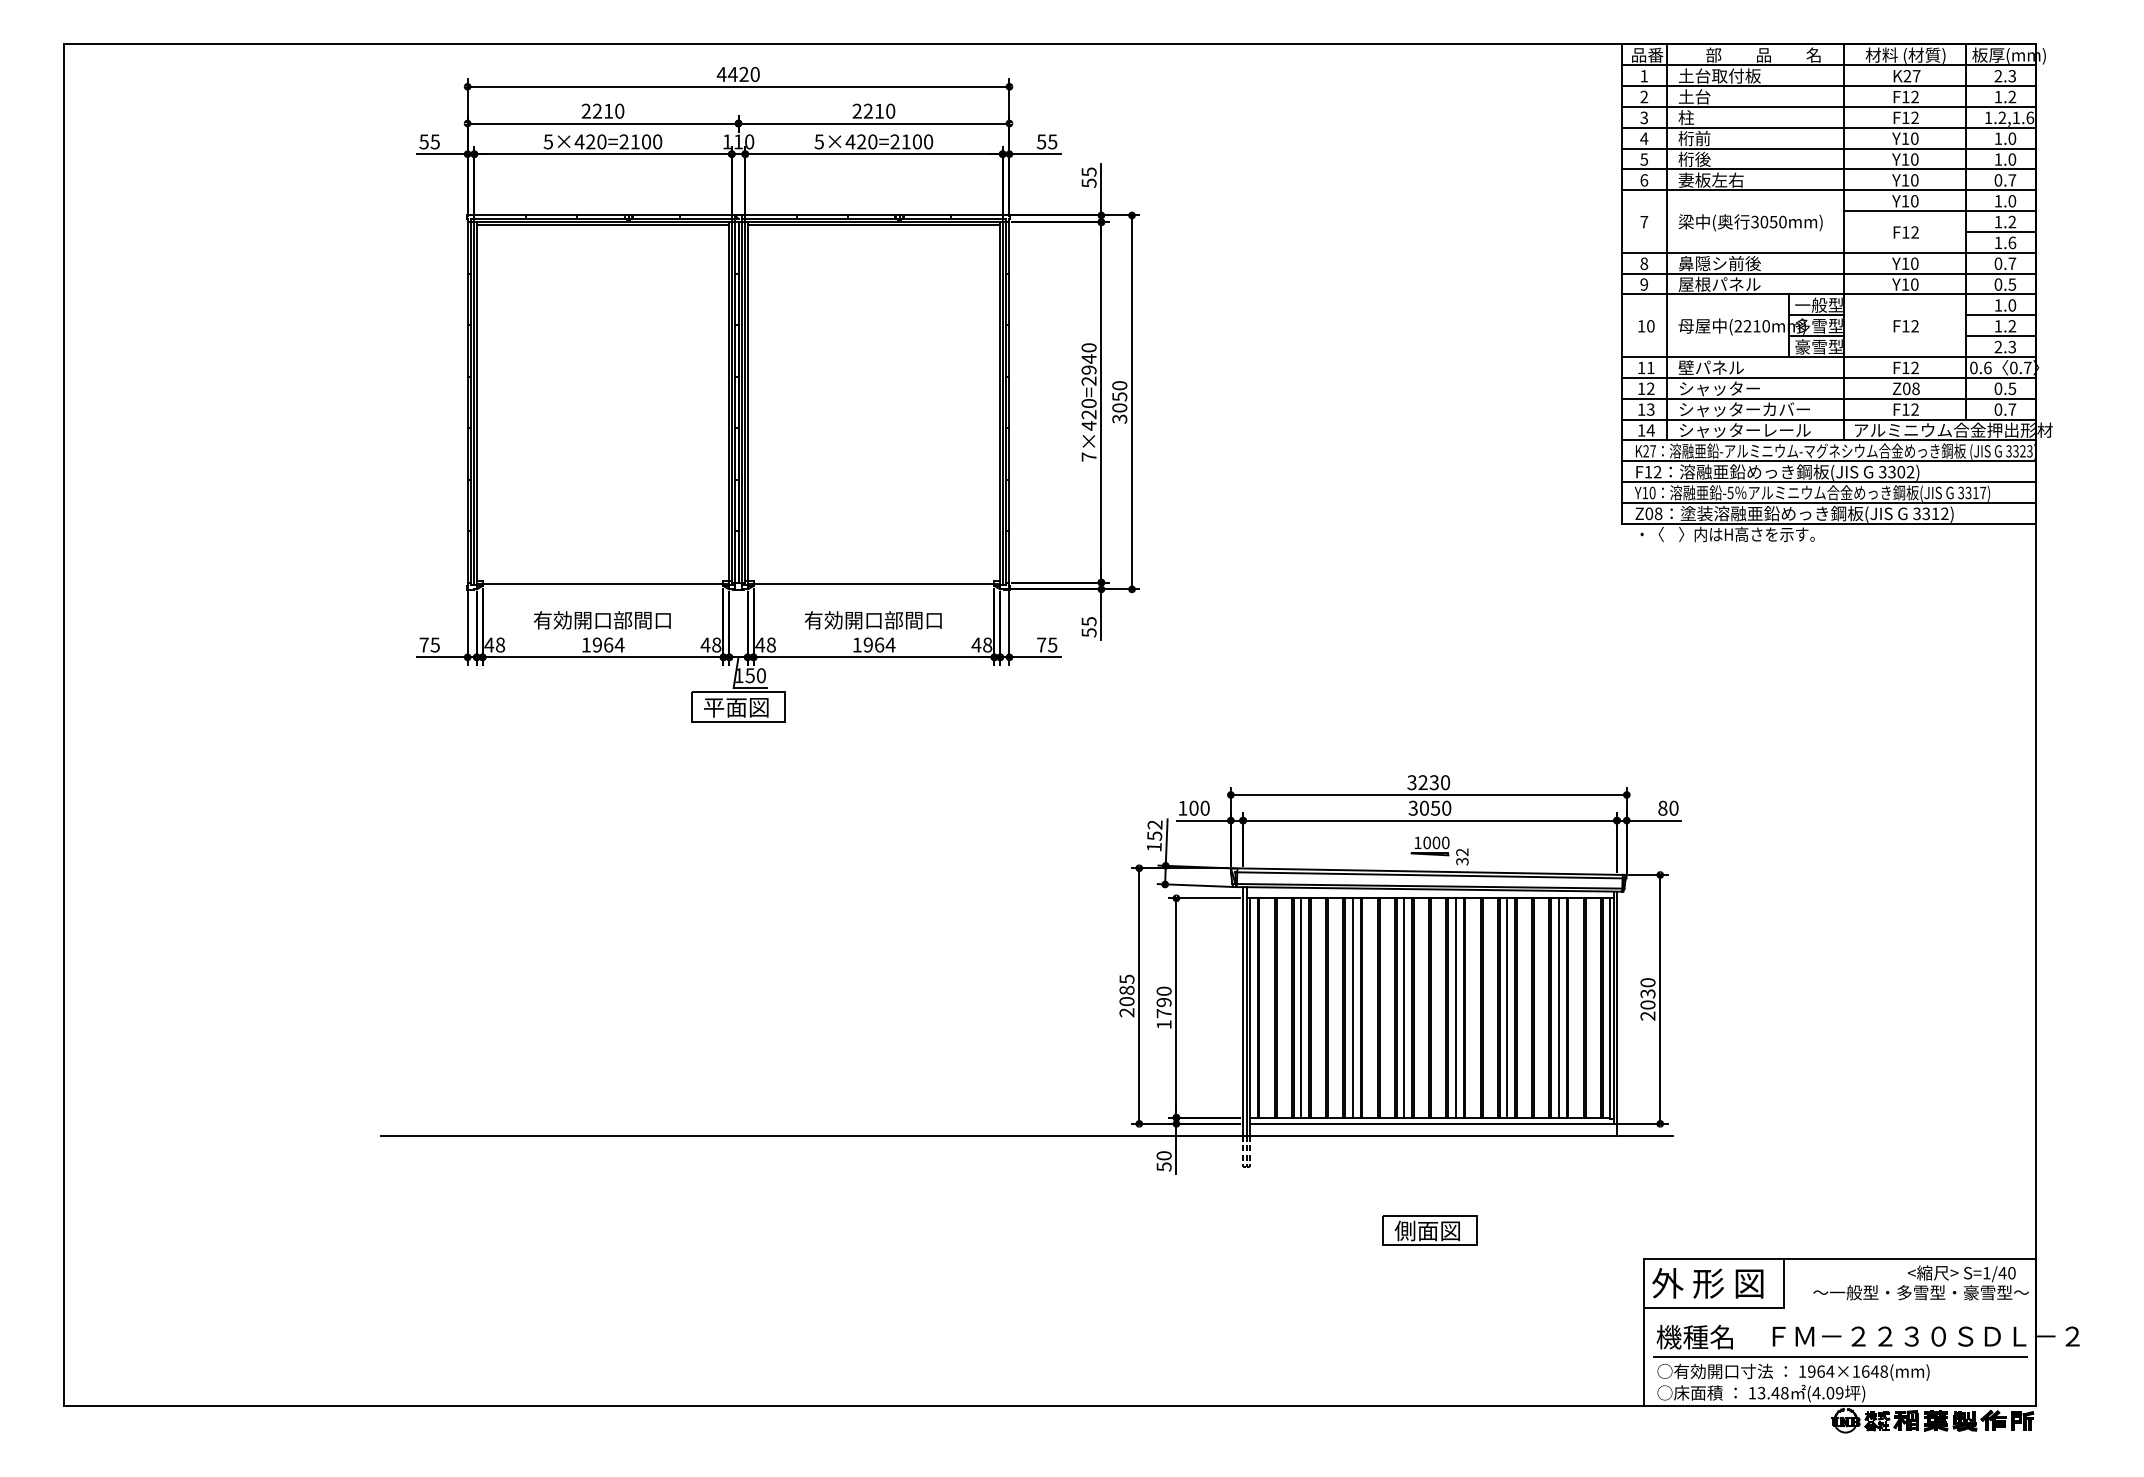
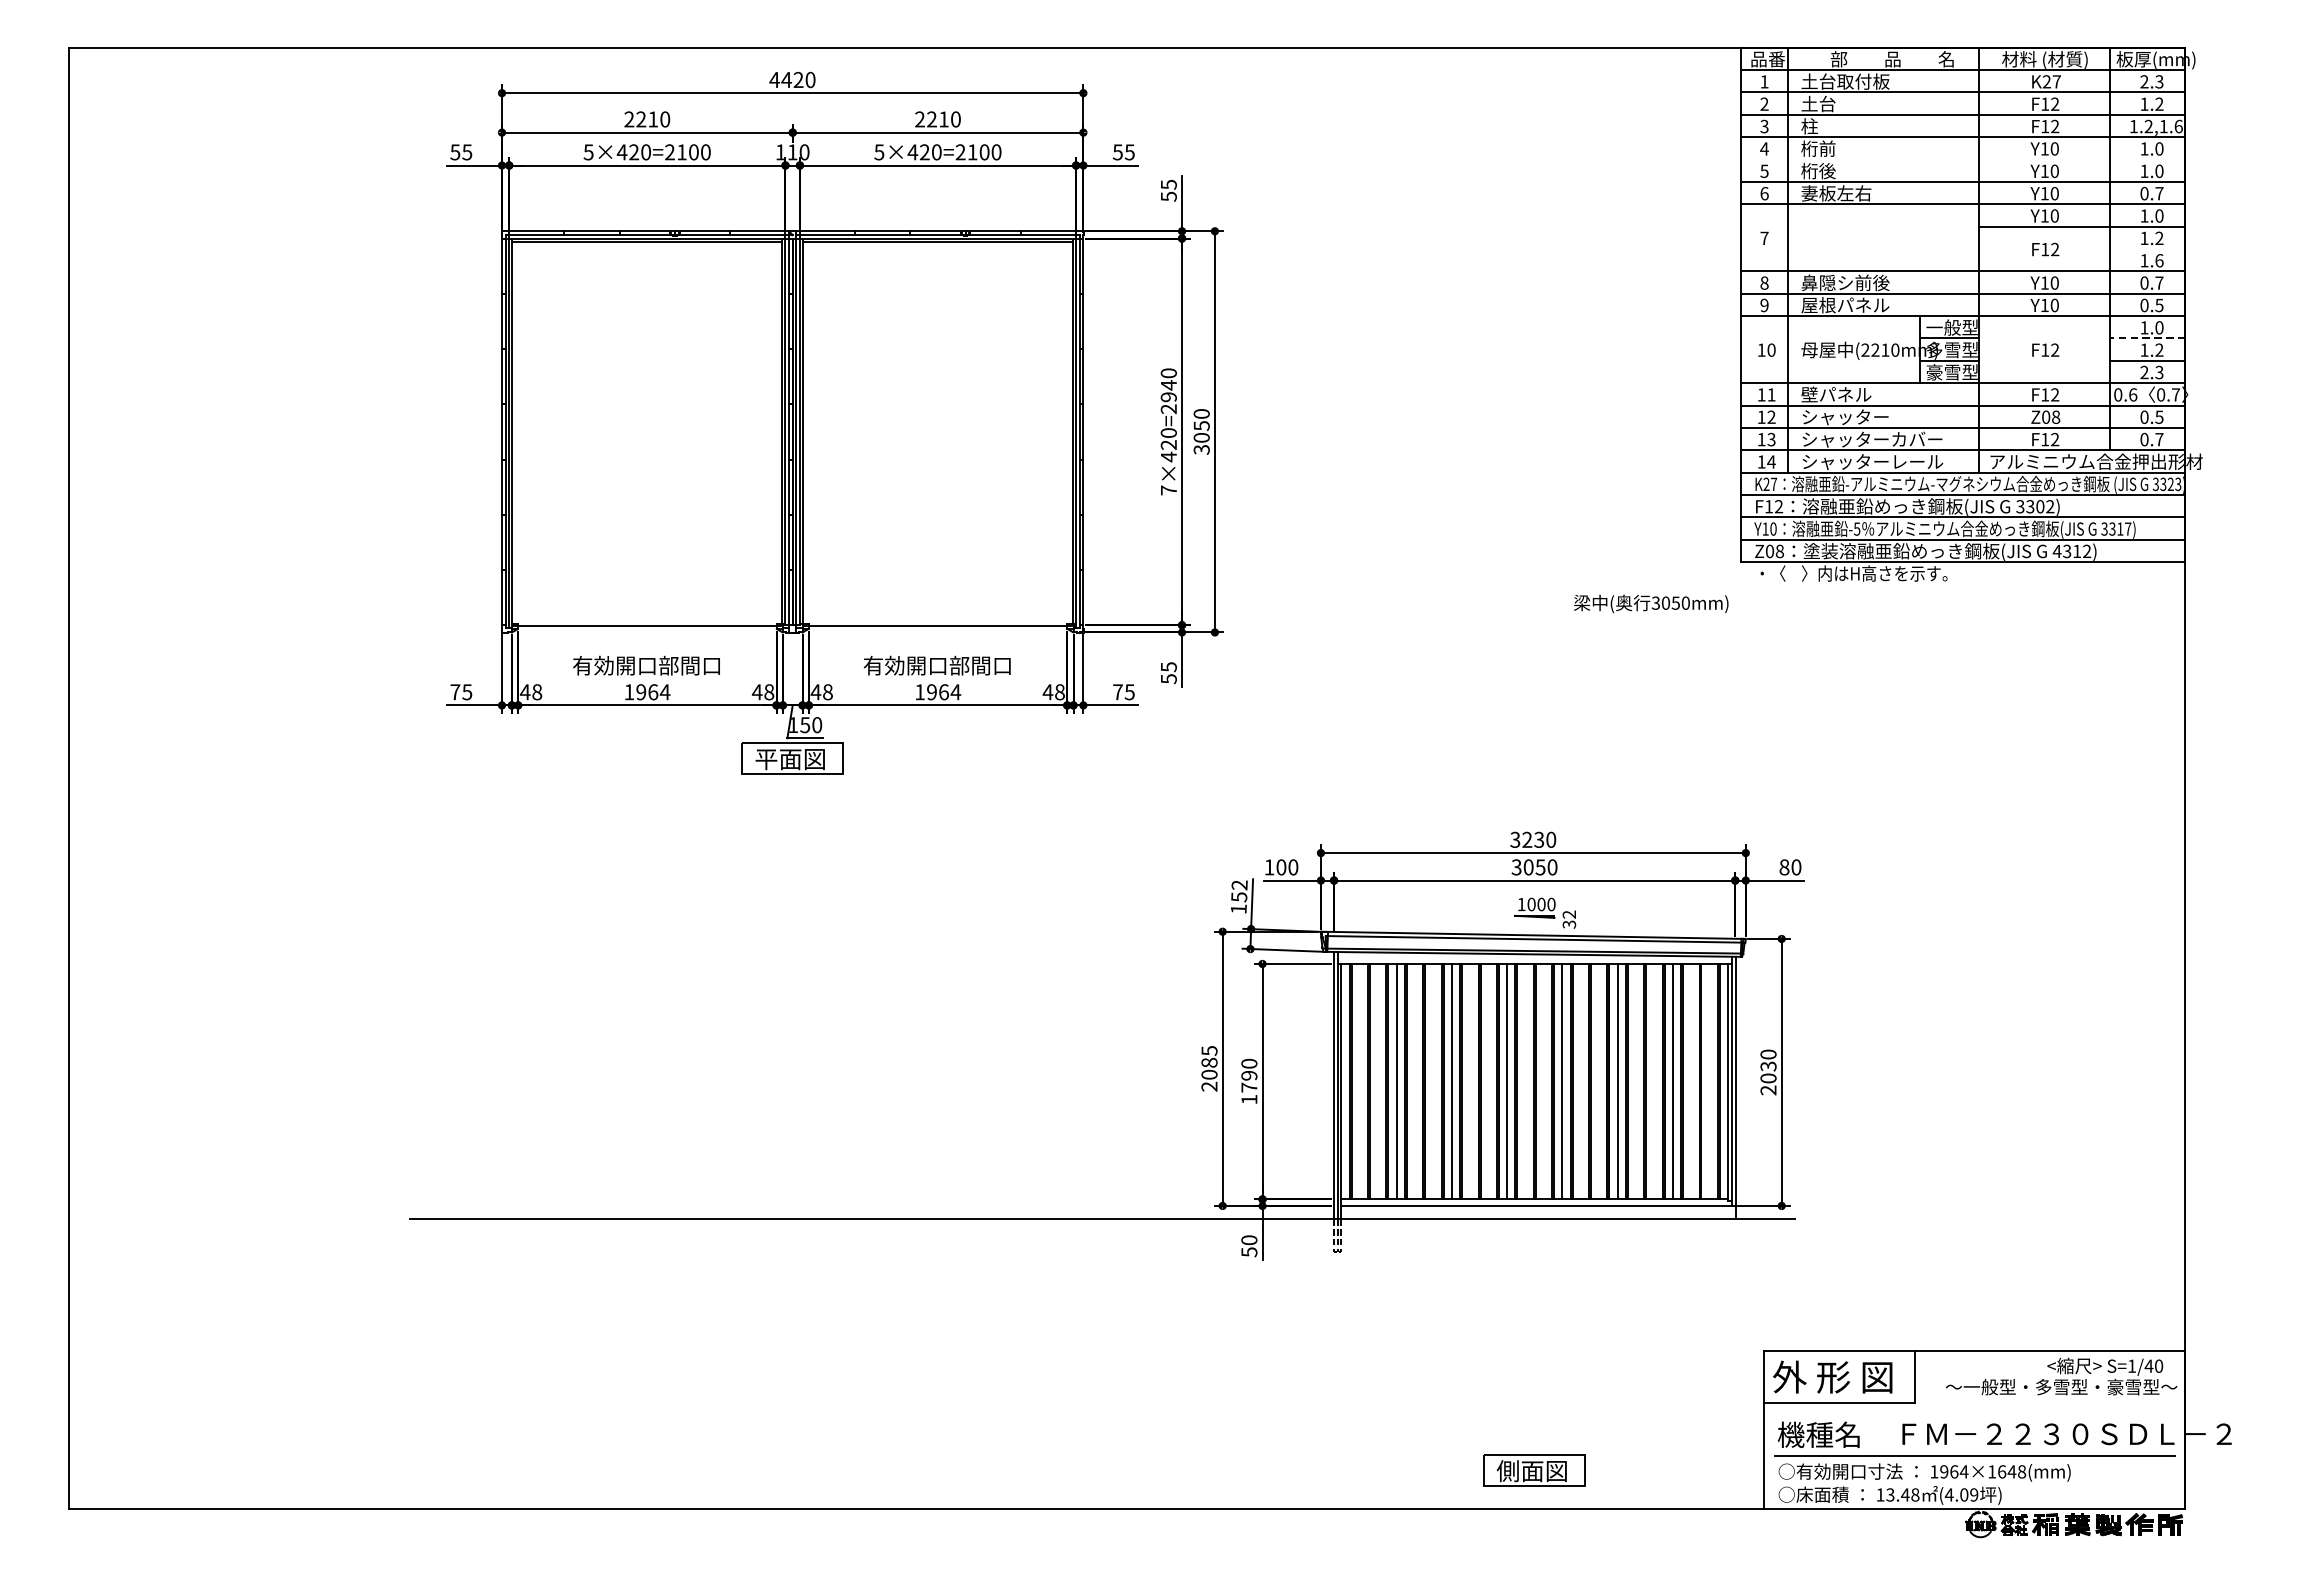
line: (1829, 148) -> (1963, 159), removed
text: (1750, 222) -> (1651, 603), moved
line: (2001, 231) -> (2147, 248), removed
line: (2000, 315) -> (2146, 338), solid -> dashed
text: (1916, 513) -> (2056, 551), 3312) -> 4312)
part: (1429, 1230) -> (1534, 1470), moved

